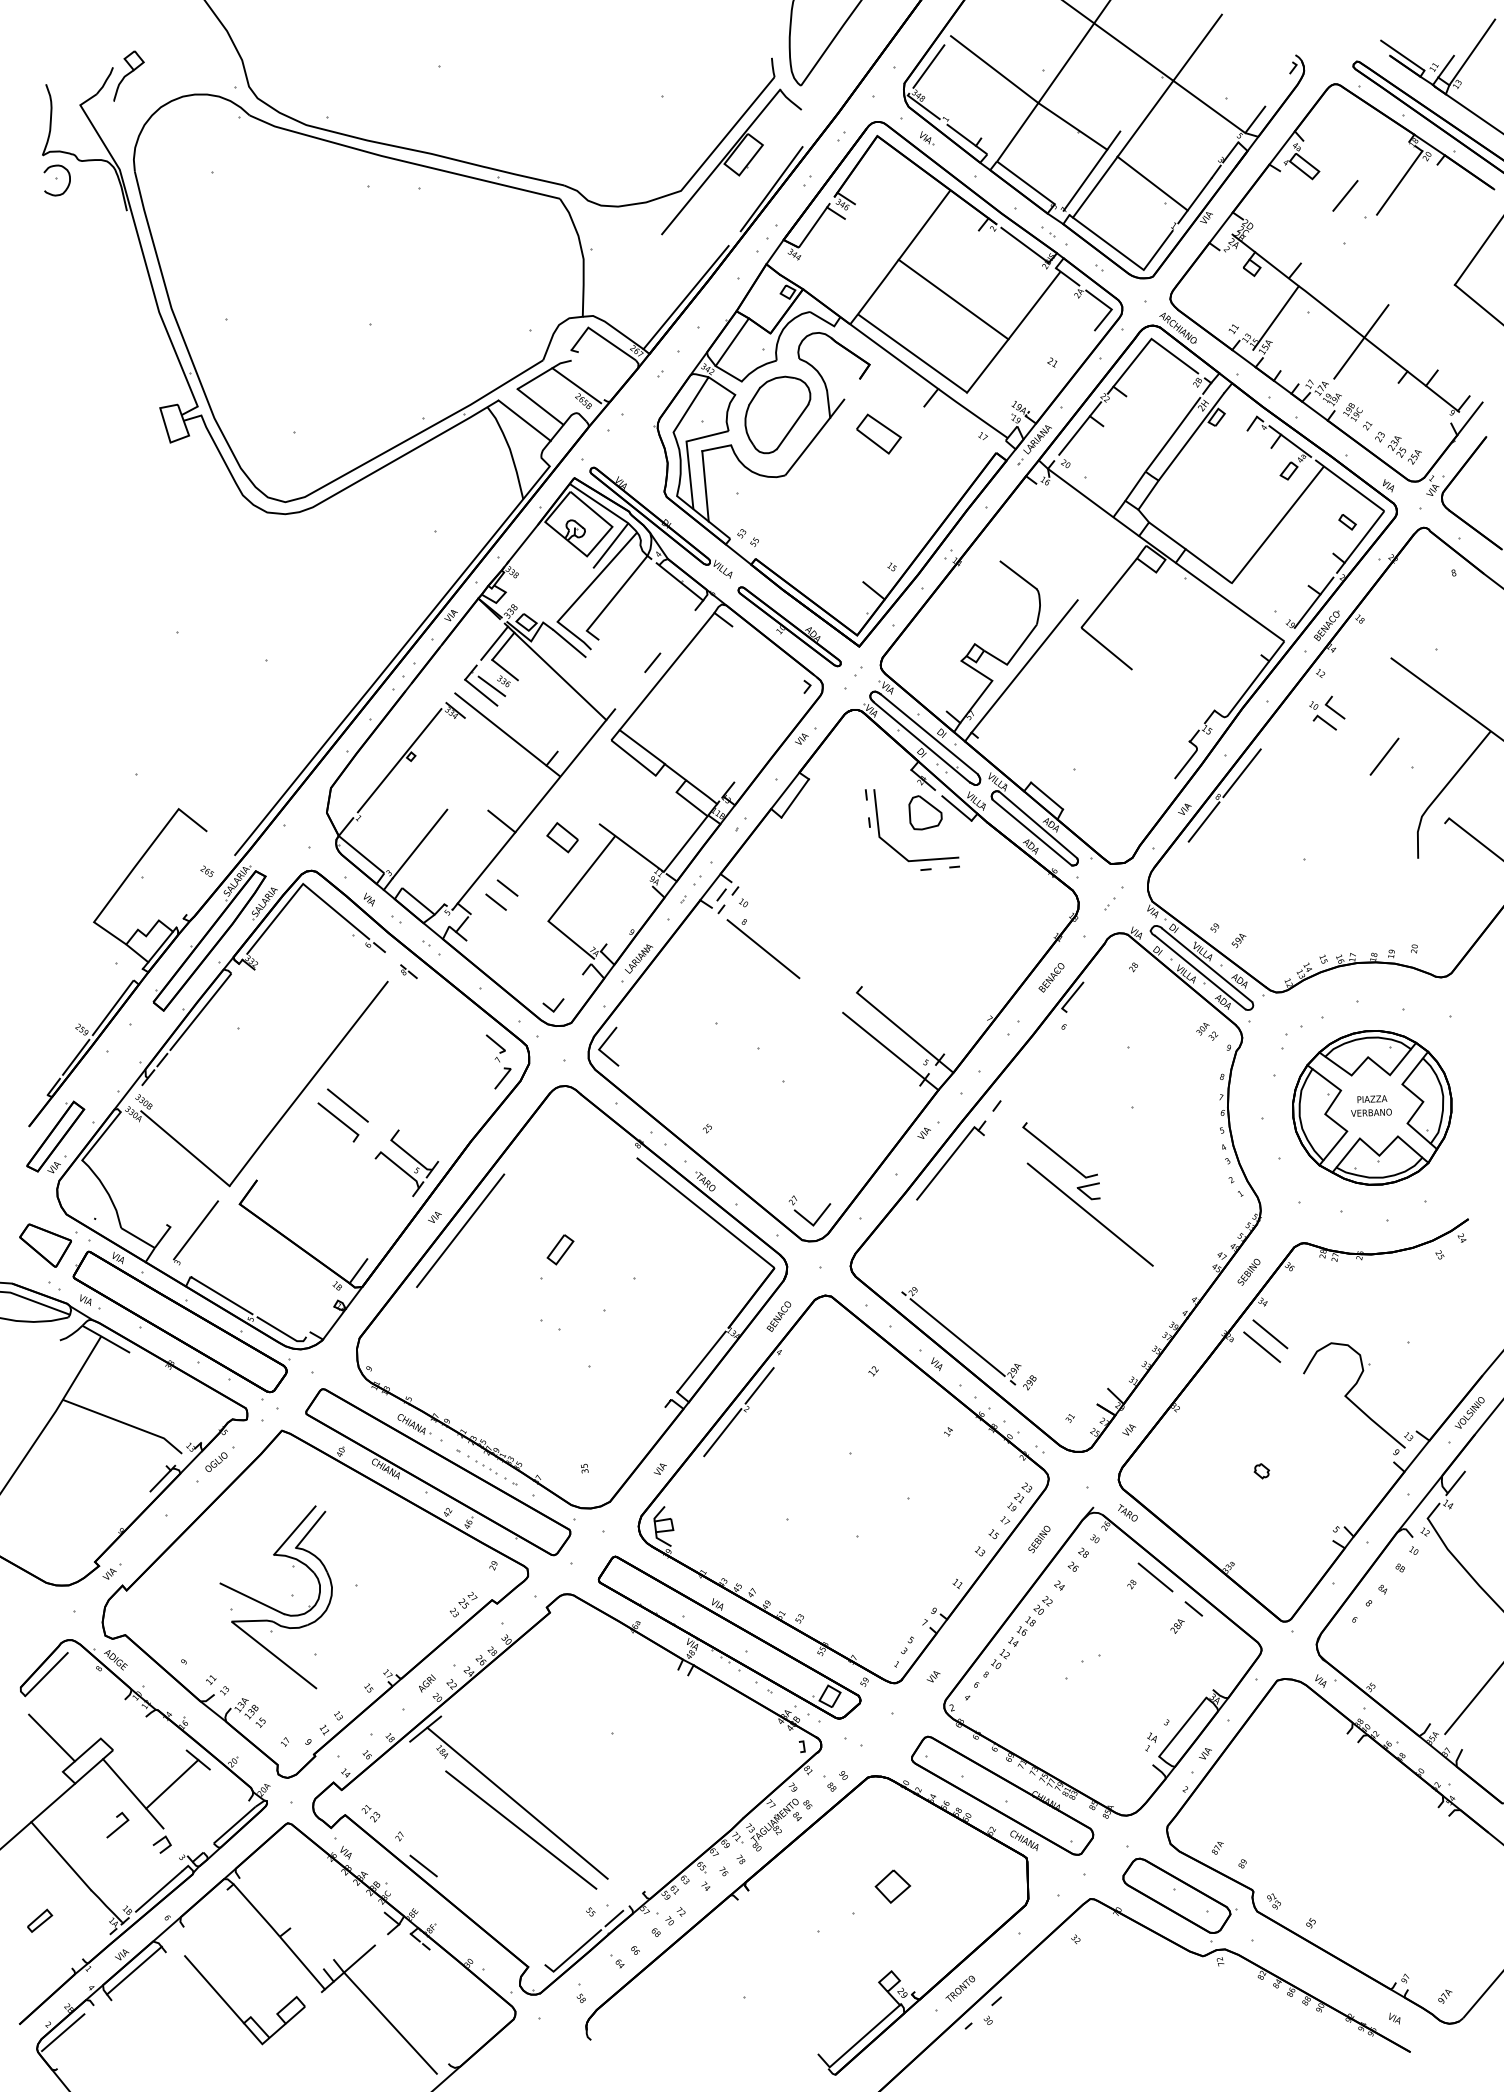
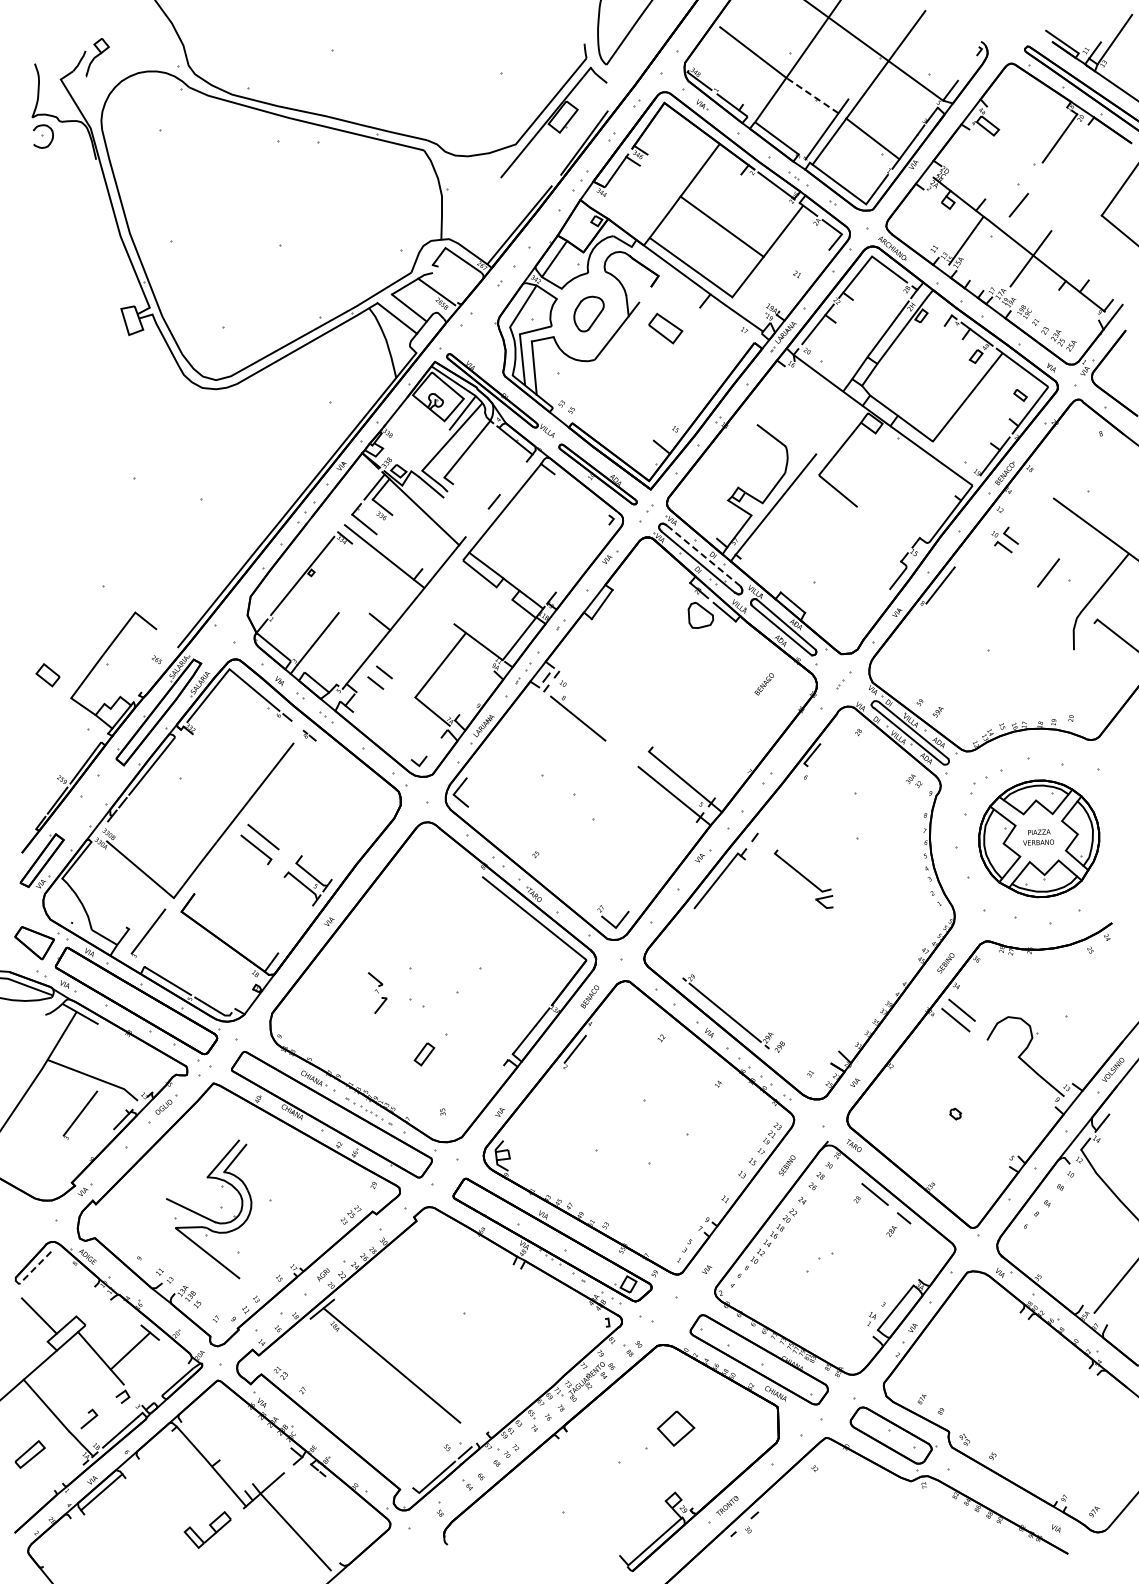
line: (928, 66) -> (703, 50), removed
line: (1072, 126) -> (812, 95), solid -> dashed
line: (1344, 196) -> (1018, 205), moved
part: (777, 414) -> (588, 313), size x0.6
line: (491, 686) -> (372, 519), removed
line: (928, 733) -> (703, 555), solid -> dashed
line: (1203, 822) -> (911, 622), removed
part: (561, 838) -> (47, 675), moved
part: (895, 848) -> (678, 642), removed
part: (1050, 977) -> (763, 684), moved
part: (498, 1061) -> (377, 992), moved
line: (1090, 1214) -> (825, 919), removed
line: (460, 1230) -> (348, 931), removed
part: (560, 1250) -> (424, 1054), moved
line: (722, 1432) -> (547, 1084), removed
part: (106, 1471) -> (80, 1114), added
line: (46, 1675) -> (35, 1268), solid -> dashed
line: (119, 1825) -> (90, 1419), moved
line: (520, 1829) -> (394, 1385), removed
line: (423, 1865) -> (320, 1412), removed
part: (893, 1886) -> (676, 1428), size x1.4
part: (40, 1920) -> (30, 1454), size x1.6
line: (214, 1989) -> (162, 1506), removed
line: (62, 2033) -> (47, 1539), removed

